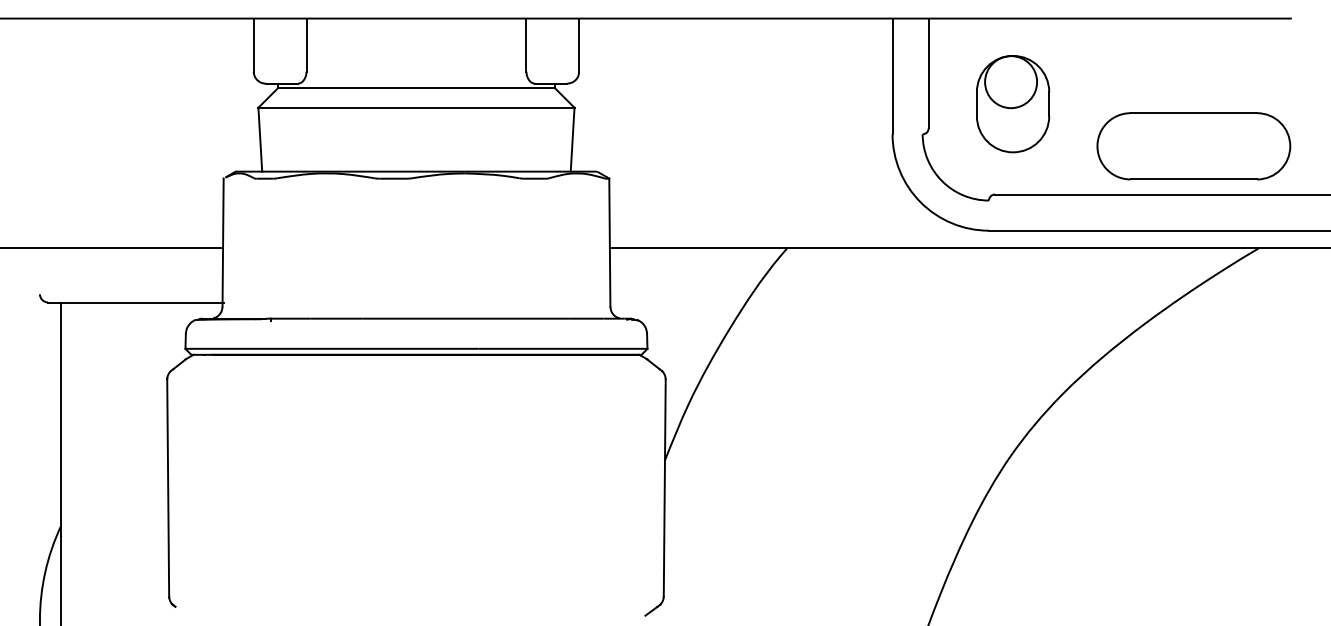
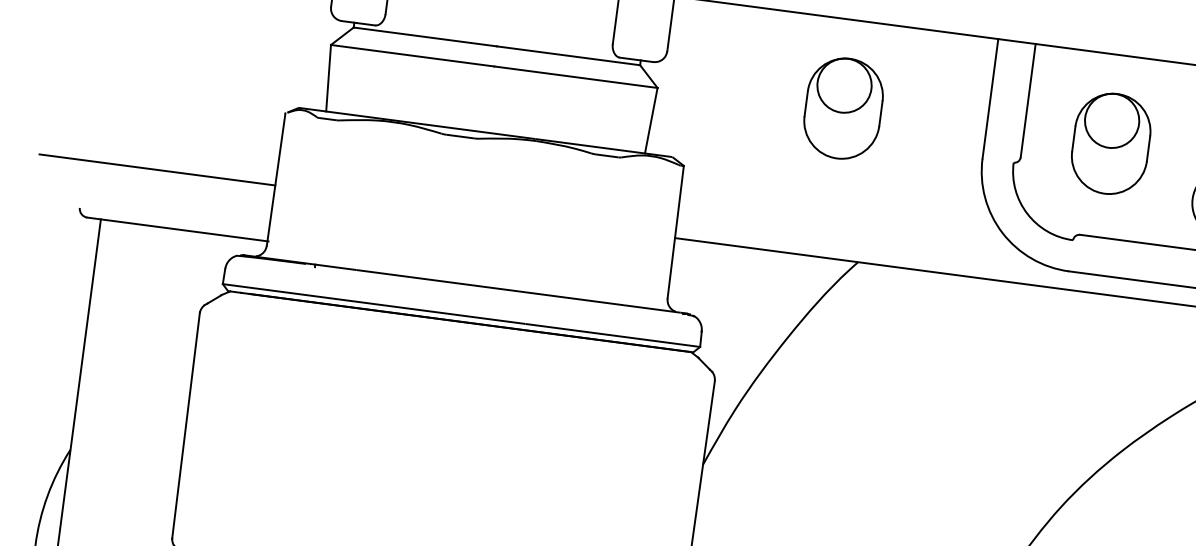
part: (754, 104) -> (843, 109), added

